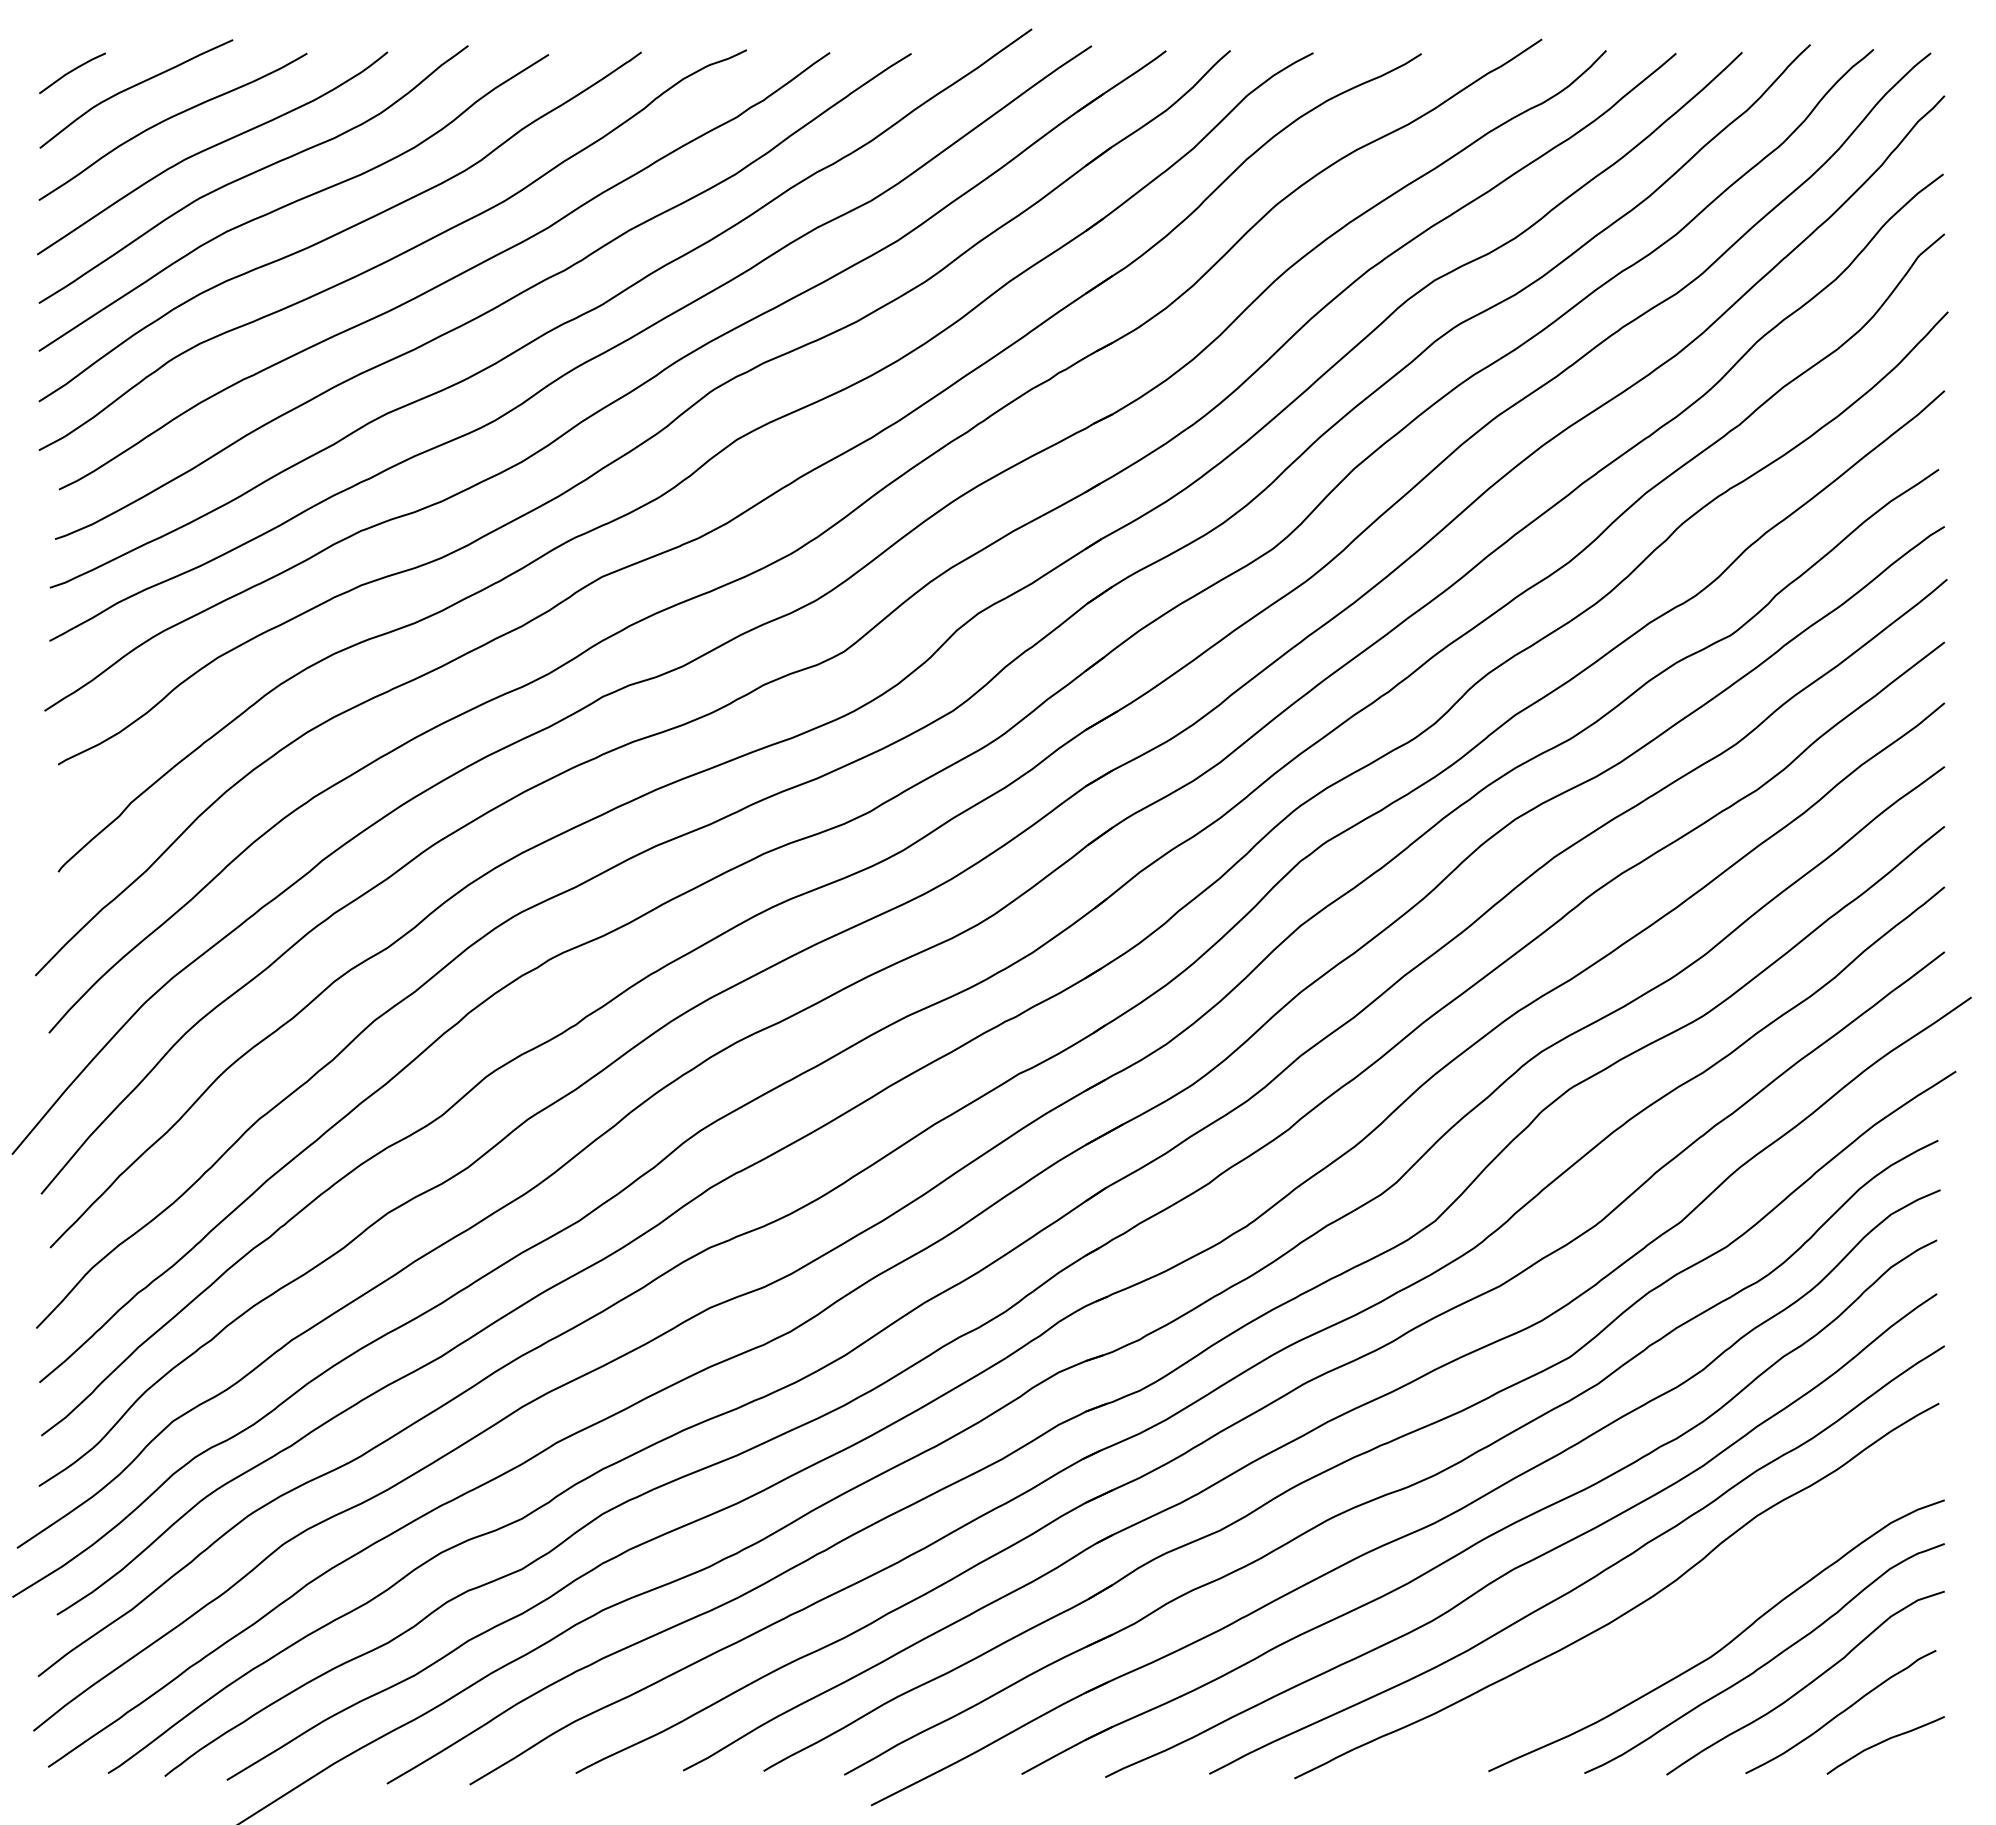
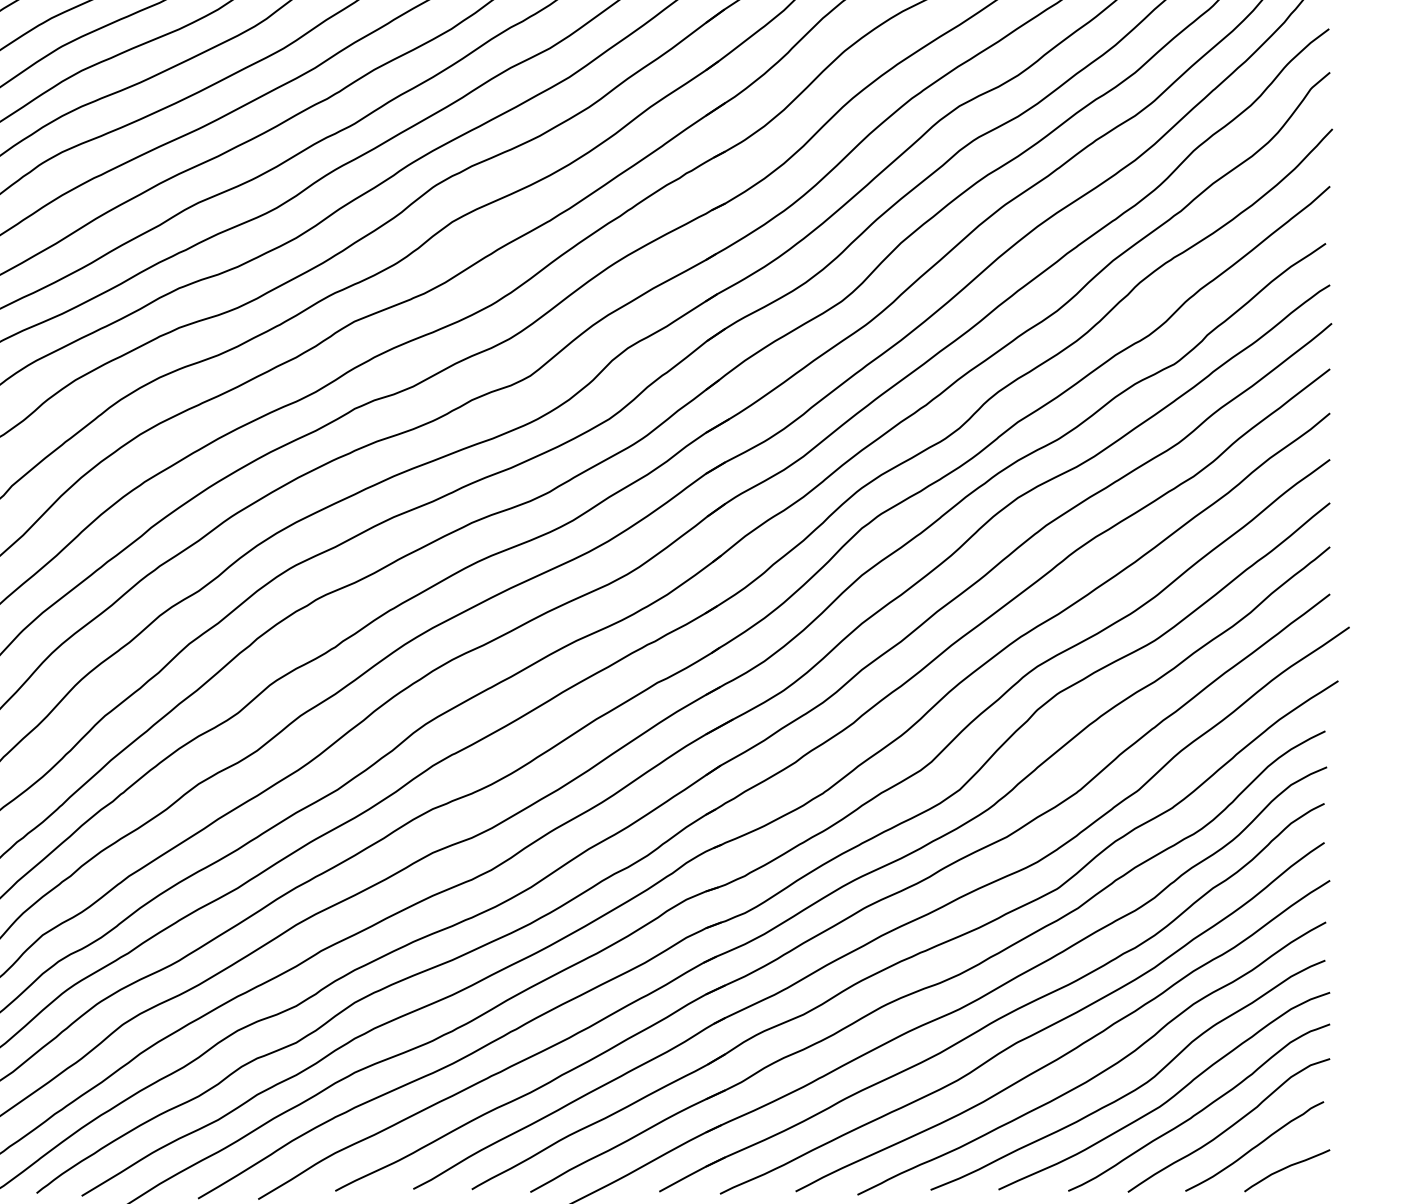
curve: (1678, 1631) -> (1136, 1088), added

